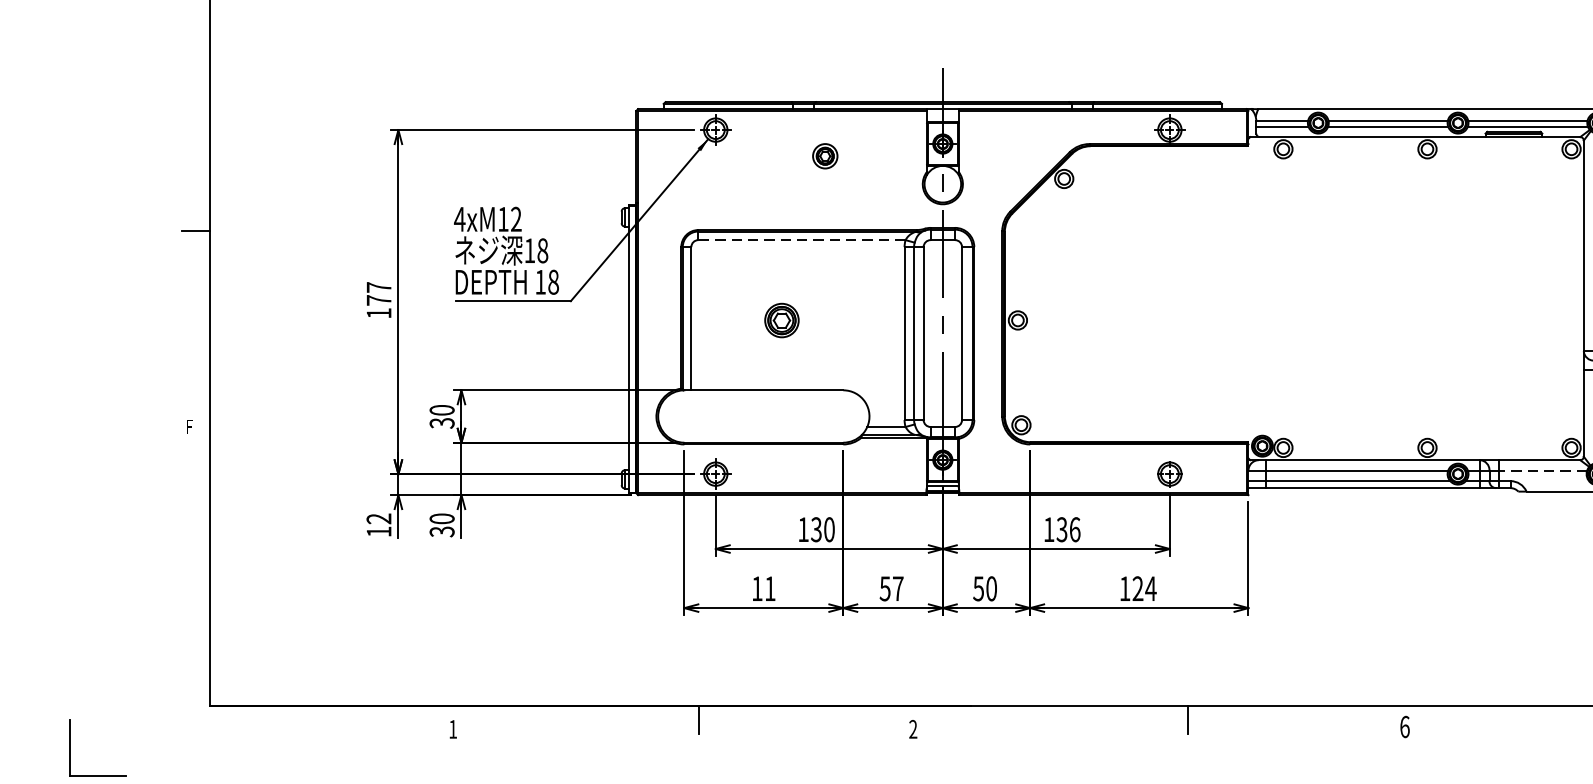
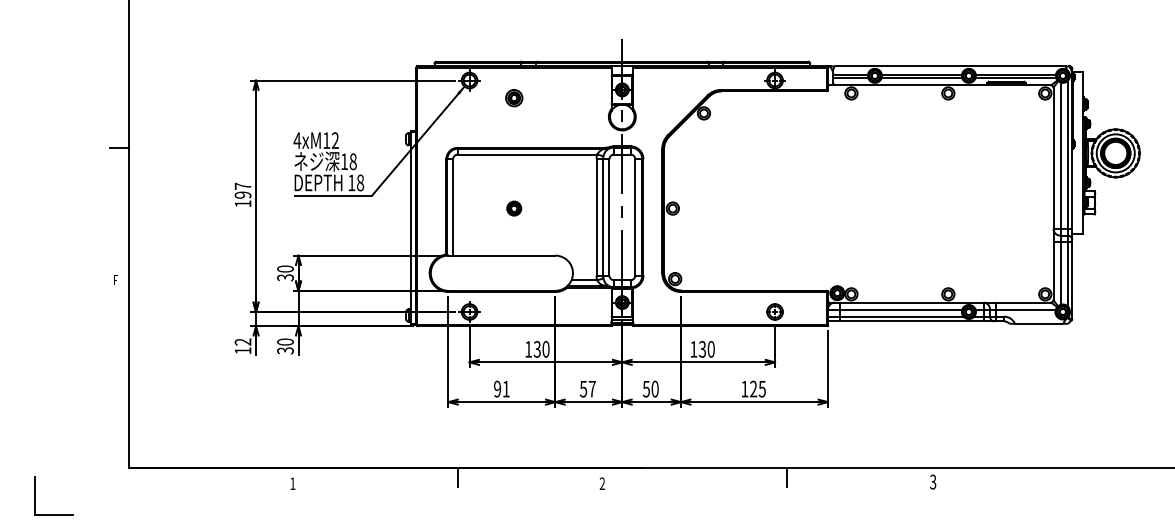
part: (825, 156) -> (514, 98), moved
line: (801, 240) -> (527, 154), dashed -> solid
text: (378, 299) -> (242, 194), 177 -> 197
part: (782, 320) -> (514, 208), size x0.62
line: (1543, 470) -> (1026, 309), dashed -> solid
text: (1073, 529) -> (710, 349), 136 -> 130
text: (757, 587) -> (497, 388), 11 -> 91
text: (1151, 589) -> (762, 389), 124 -> 125
text: (1405, 726) -> (933, 481), 6 -> 3

